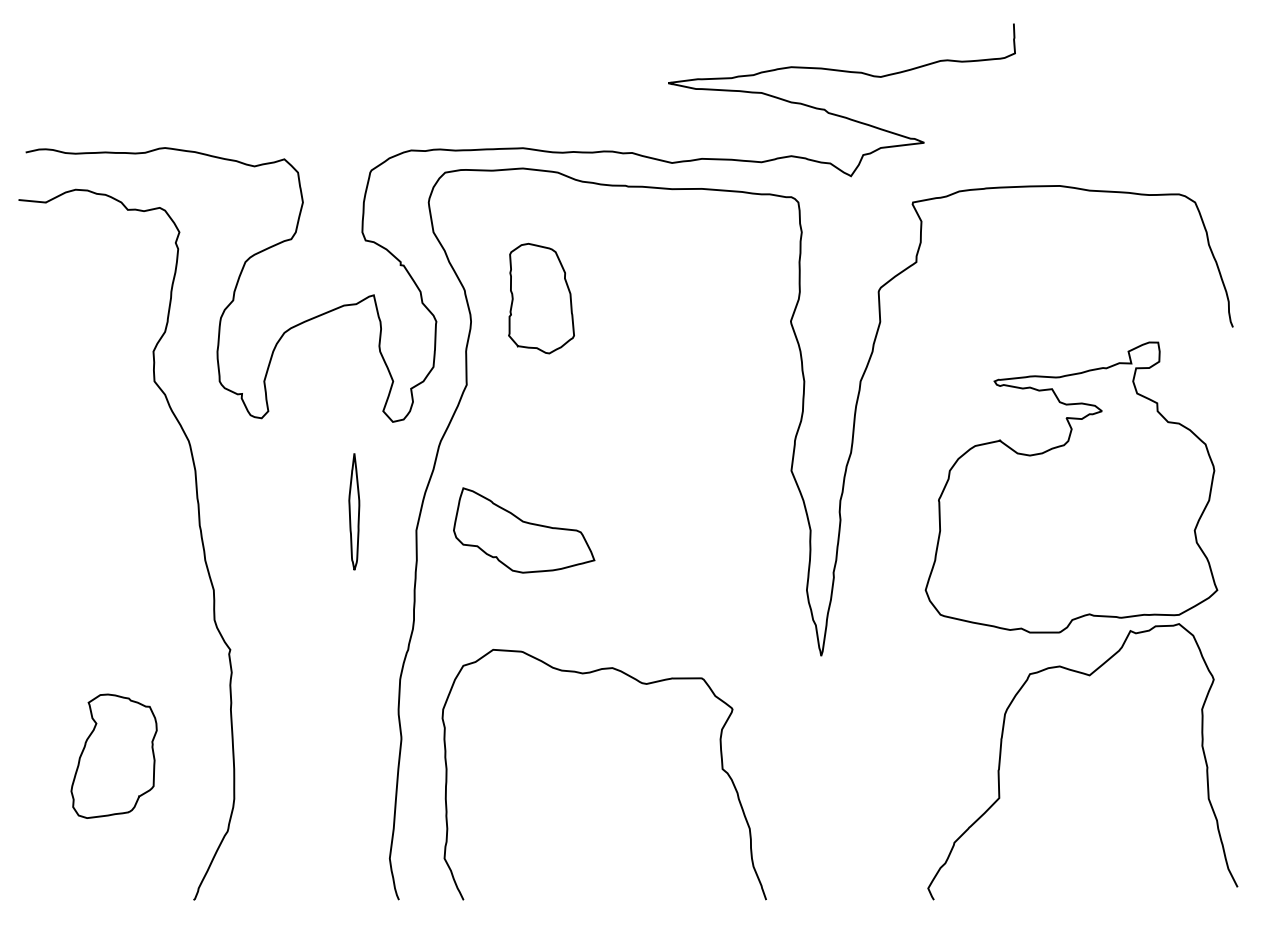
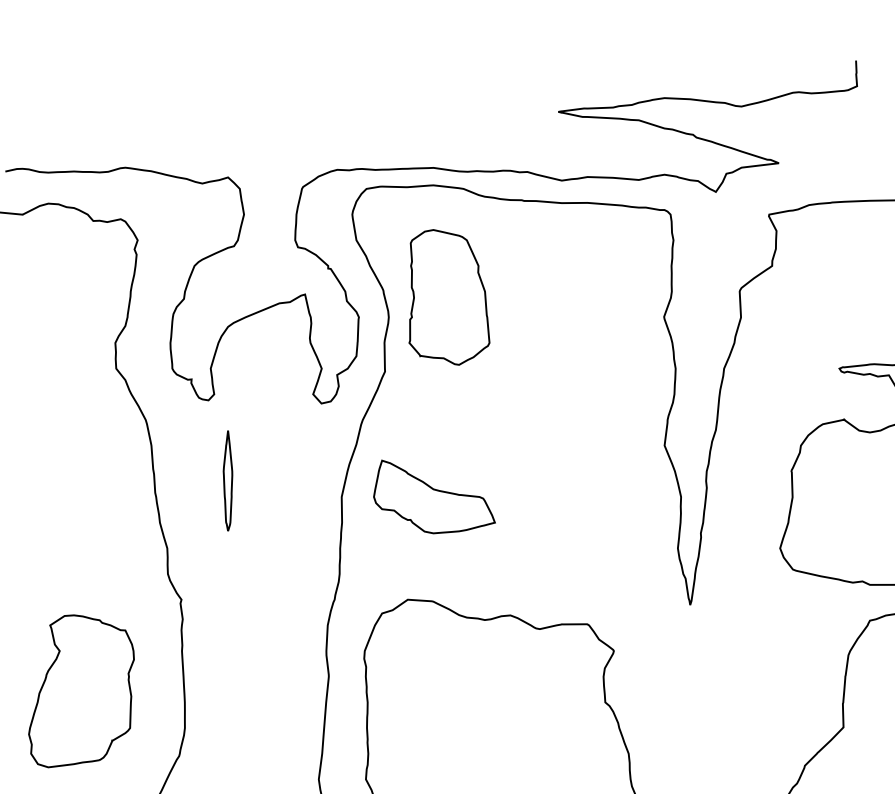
part: (541, 298) -> (449, 297), size x1.43
part: (354, 511) -> (228, 480), moved
part: (113, 756) -> (80, 691), size x1.43

